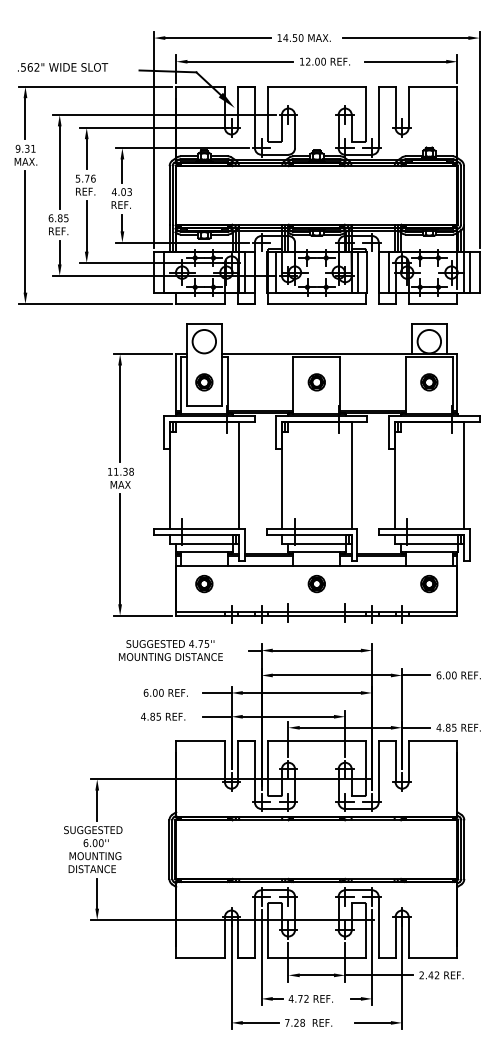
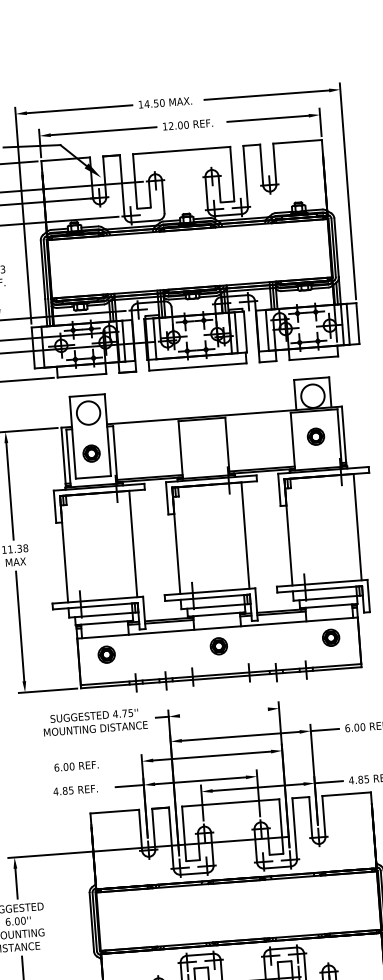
part: (316, 382) -> (203, 445), removed
text: (170, 650) -> (94, 722), moved
line: (316, 650) -> (223, 712), removed
line: (217, 692) -> (128, 761), removed

